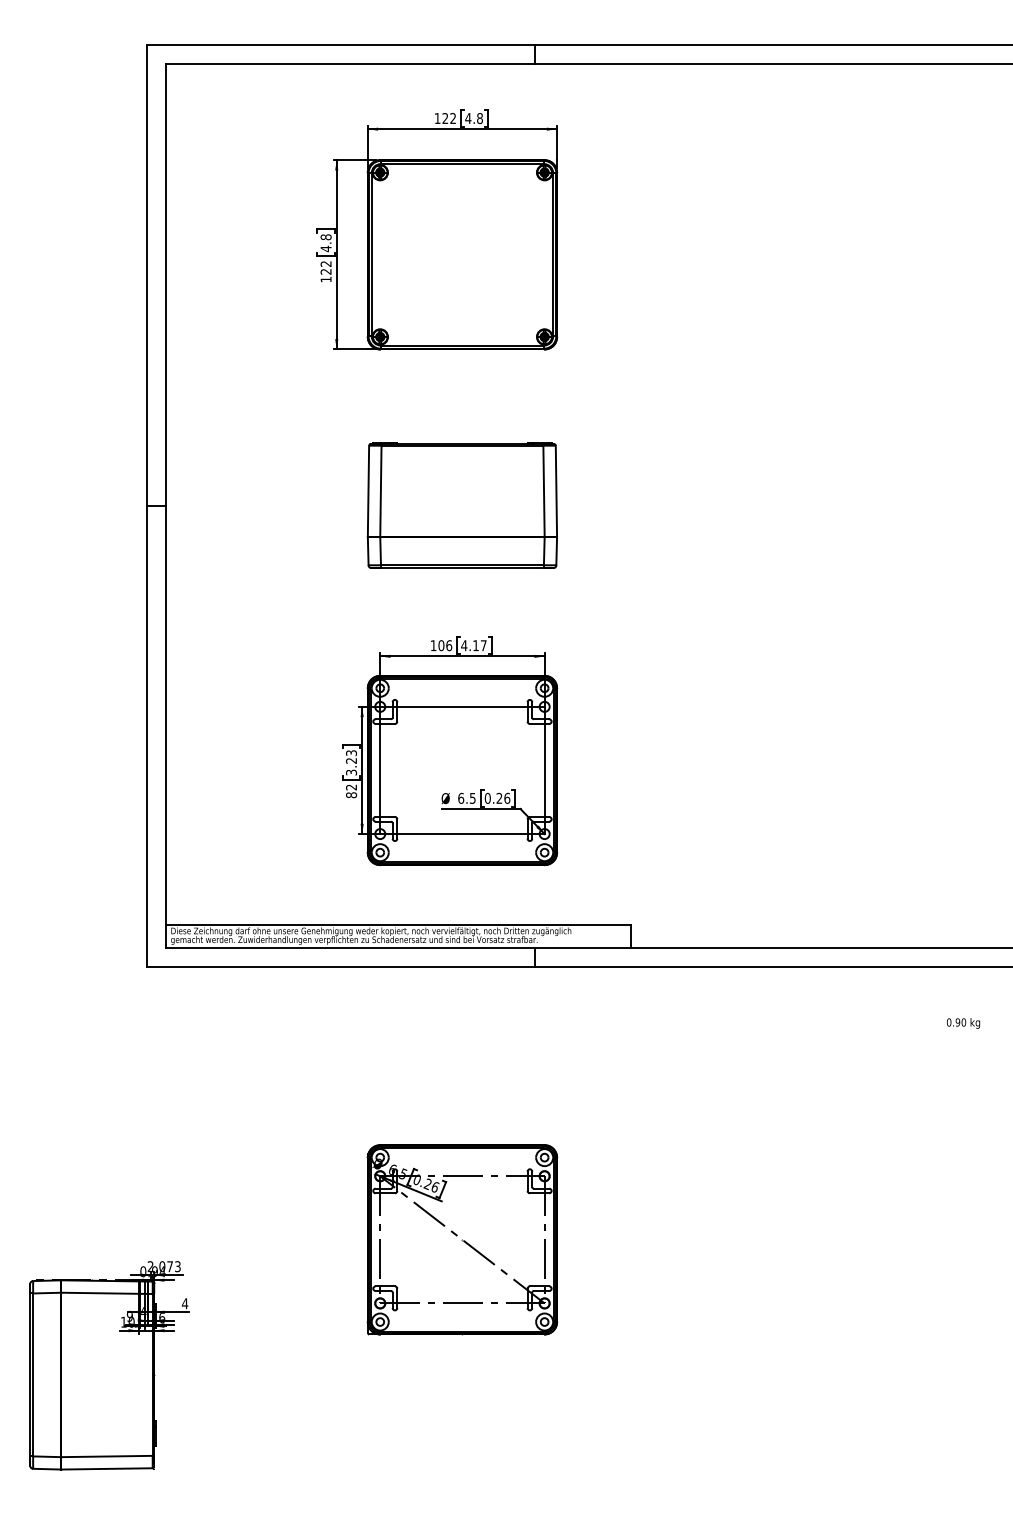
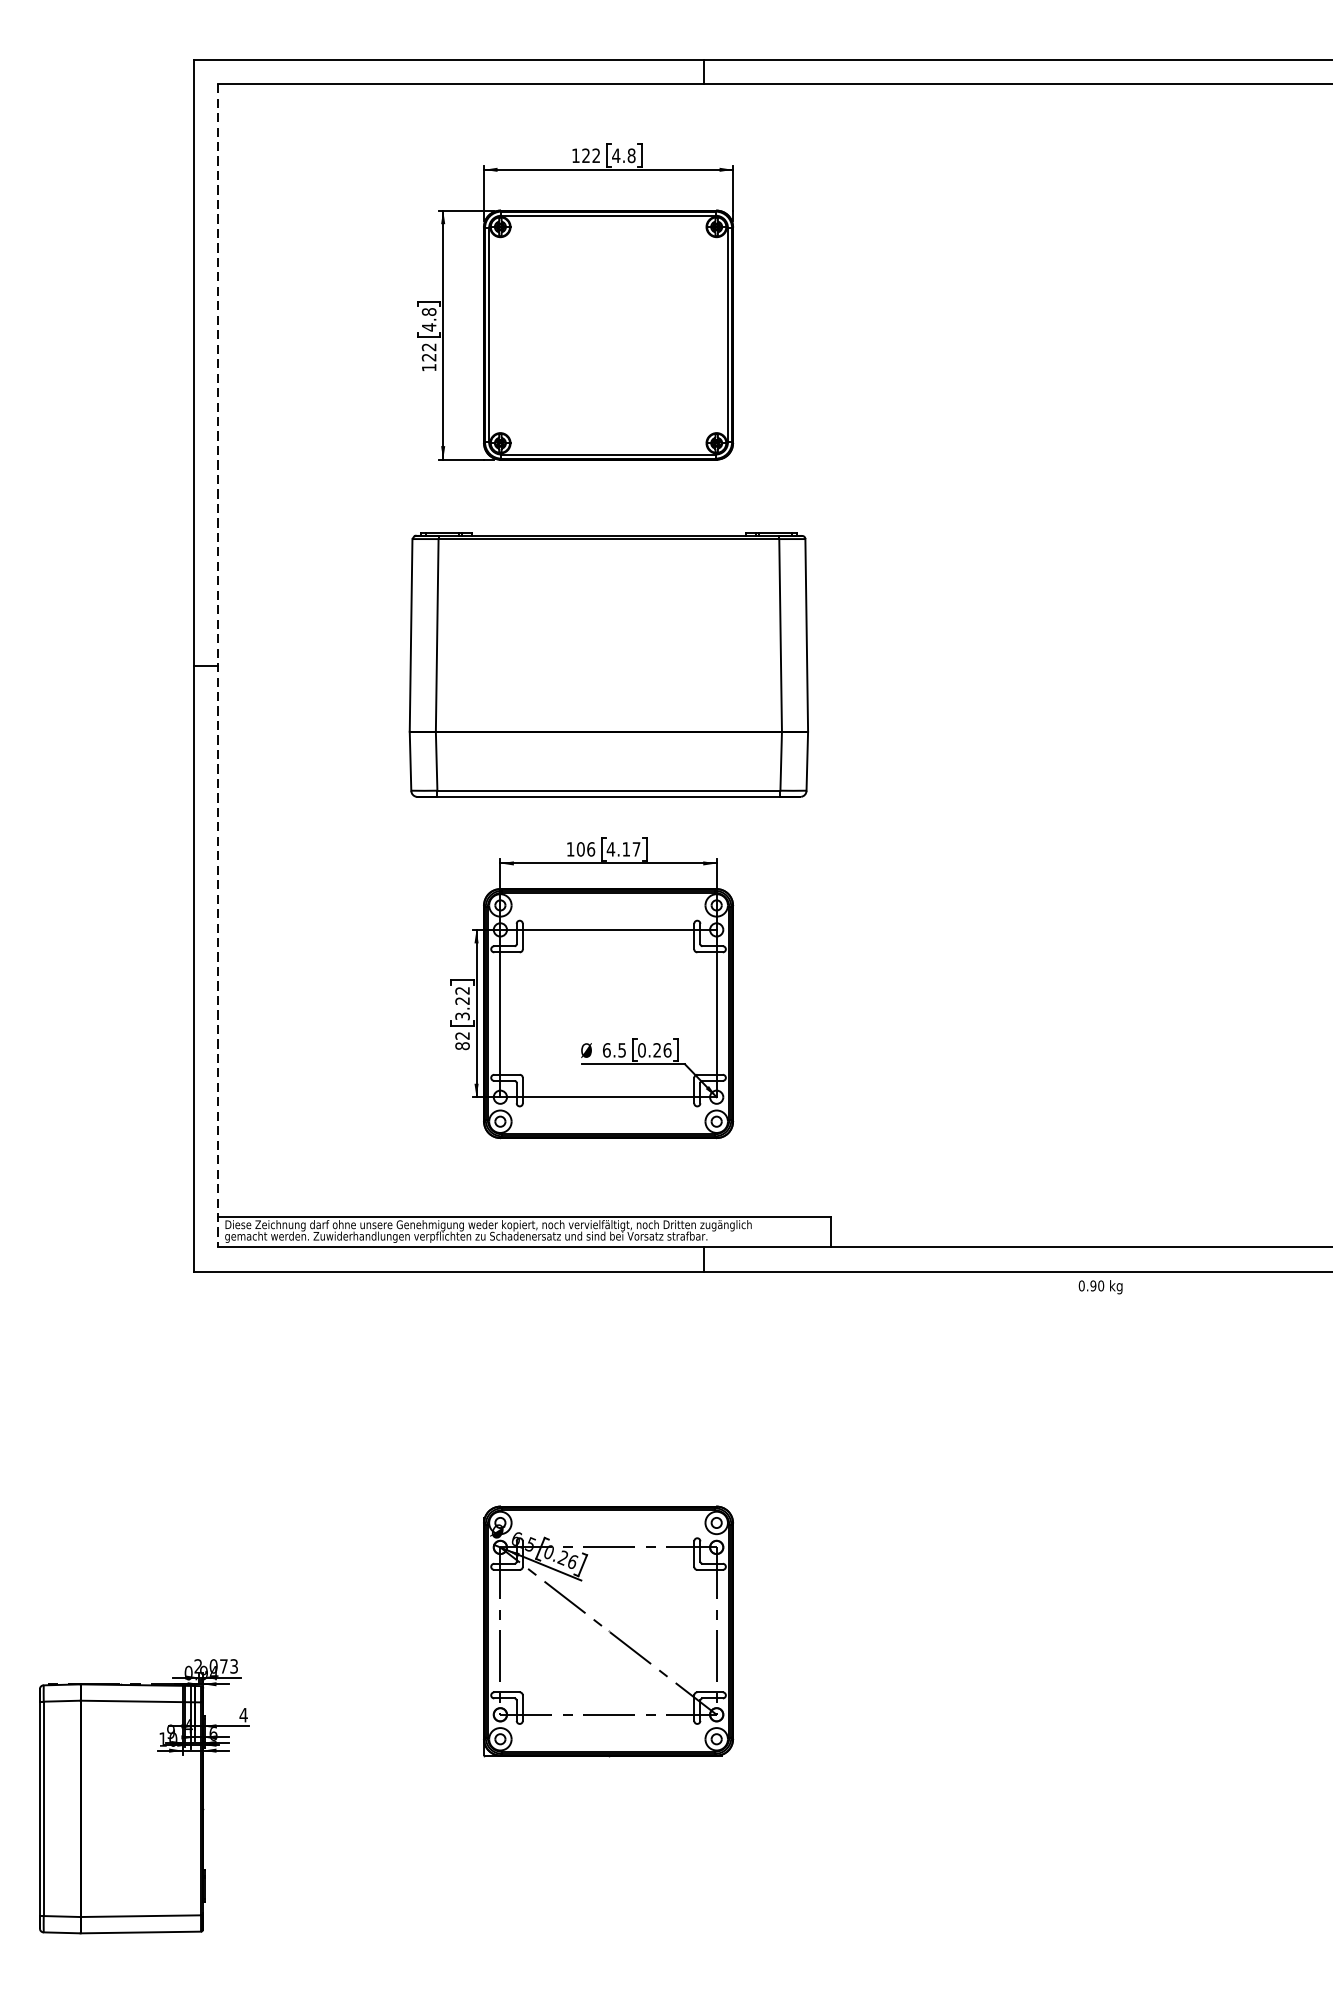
part: (461, 505) -> (607, 664), size x1.6
line: (165, 506) -> (217, 666), solid -> dashed
text: (351, 753) -> (462, 991), 3.23 -> 3.22
text: (963, 1023) -> (1100, 1287), moved

